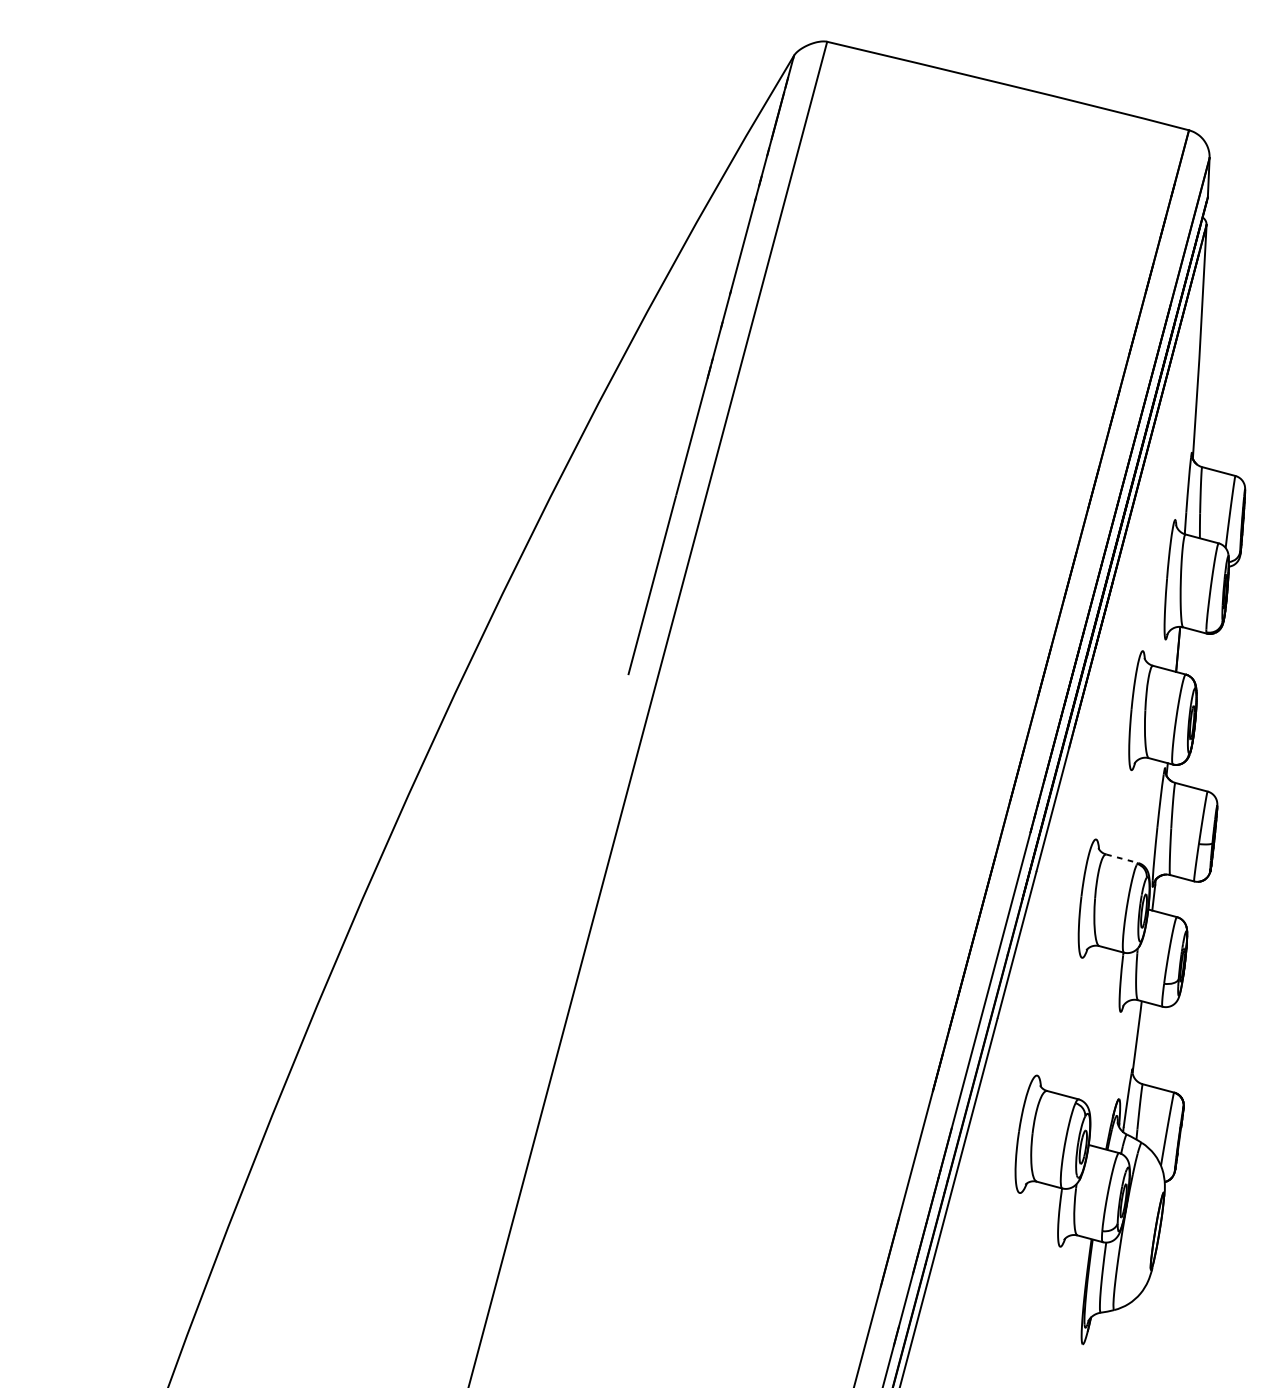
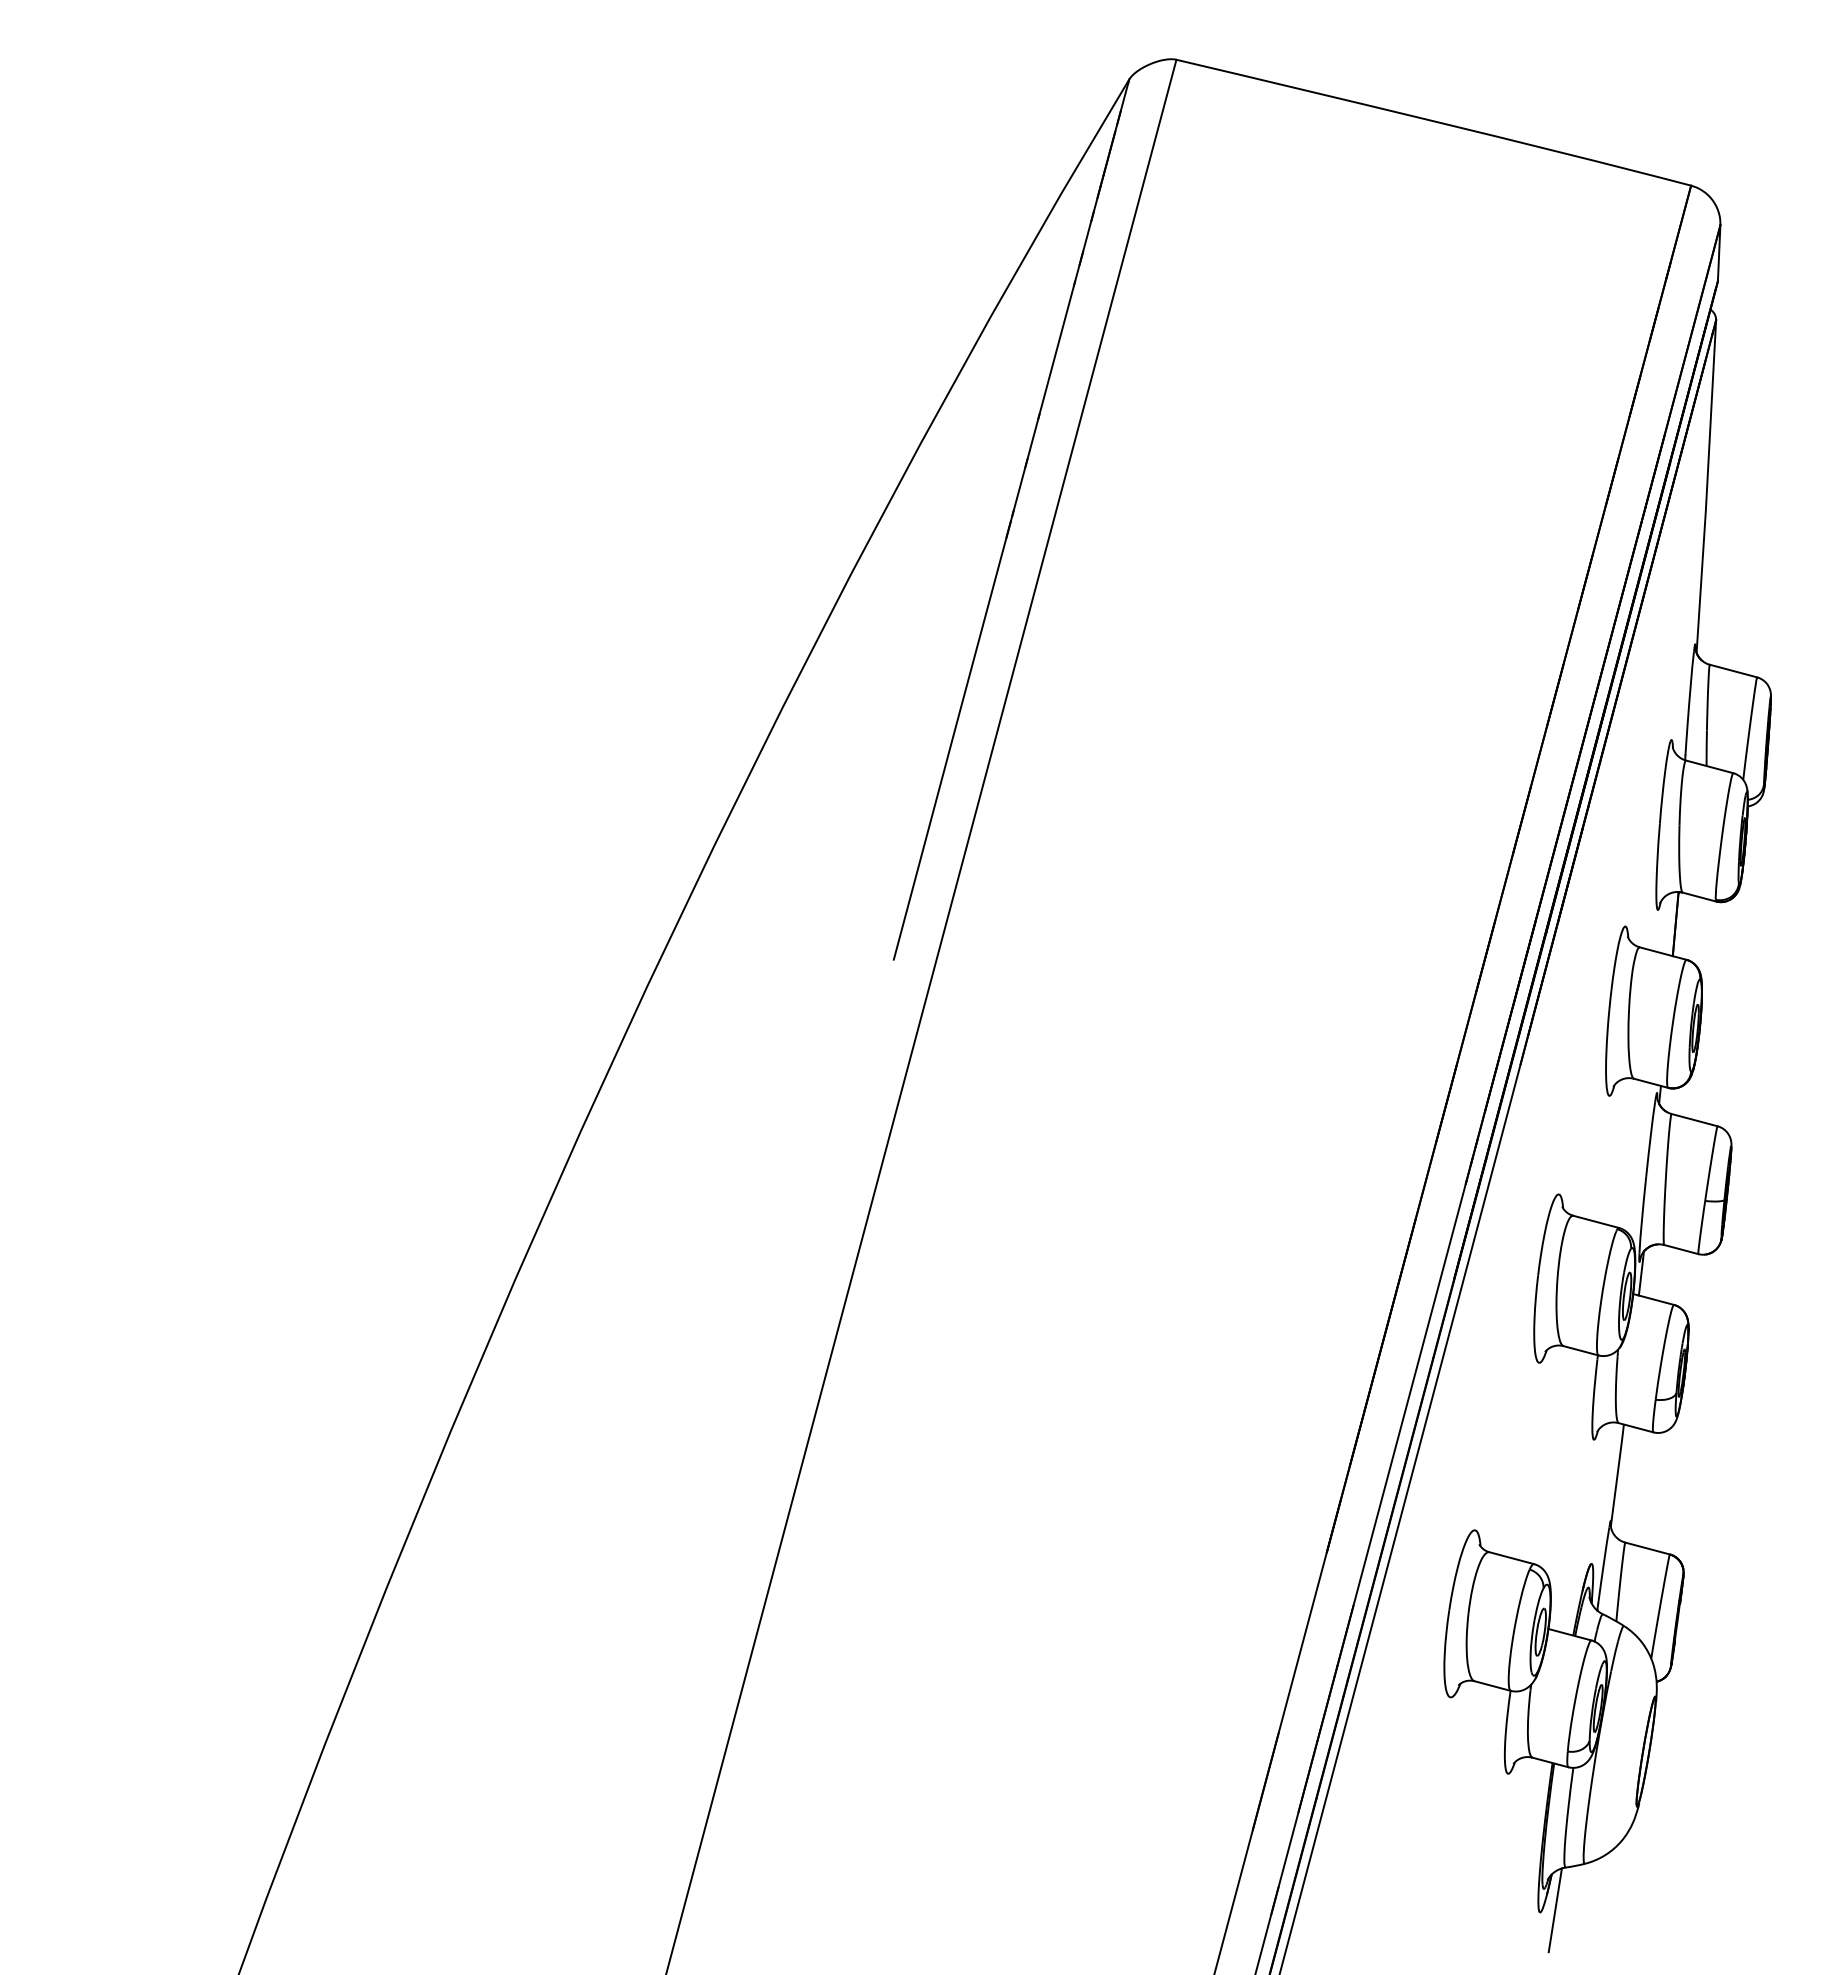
line: (1122, 858) -> (1596, 1221), dashed -> solid
line: (1092, 1342) -> (1554, 1910), added

